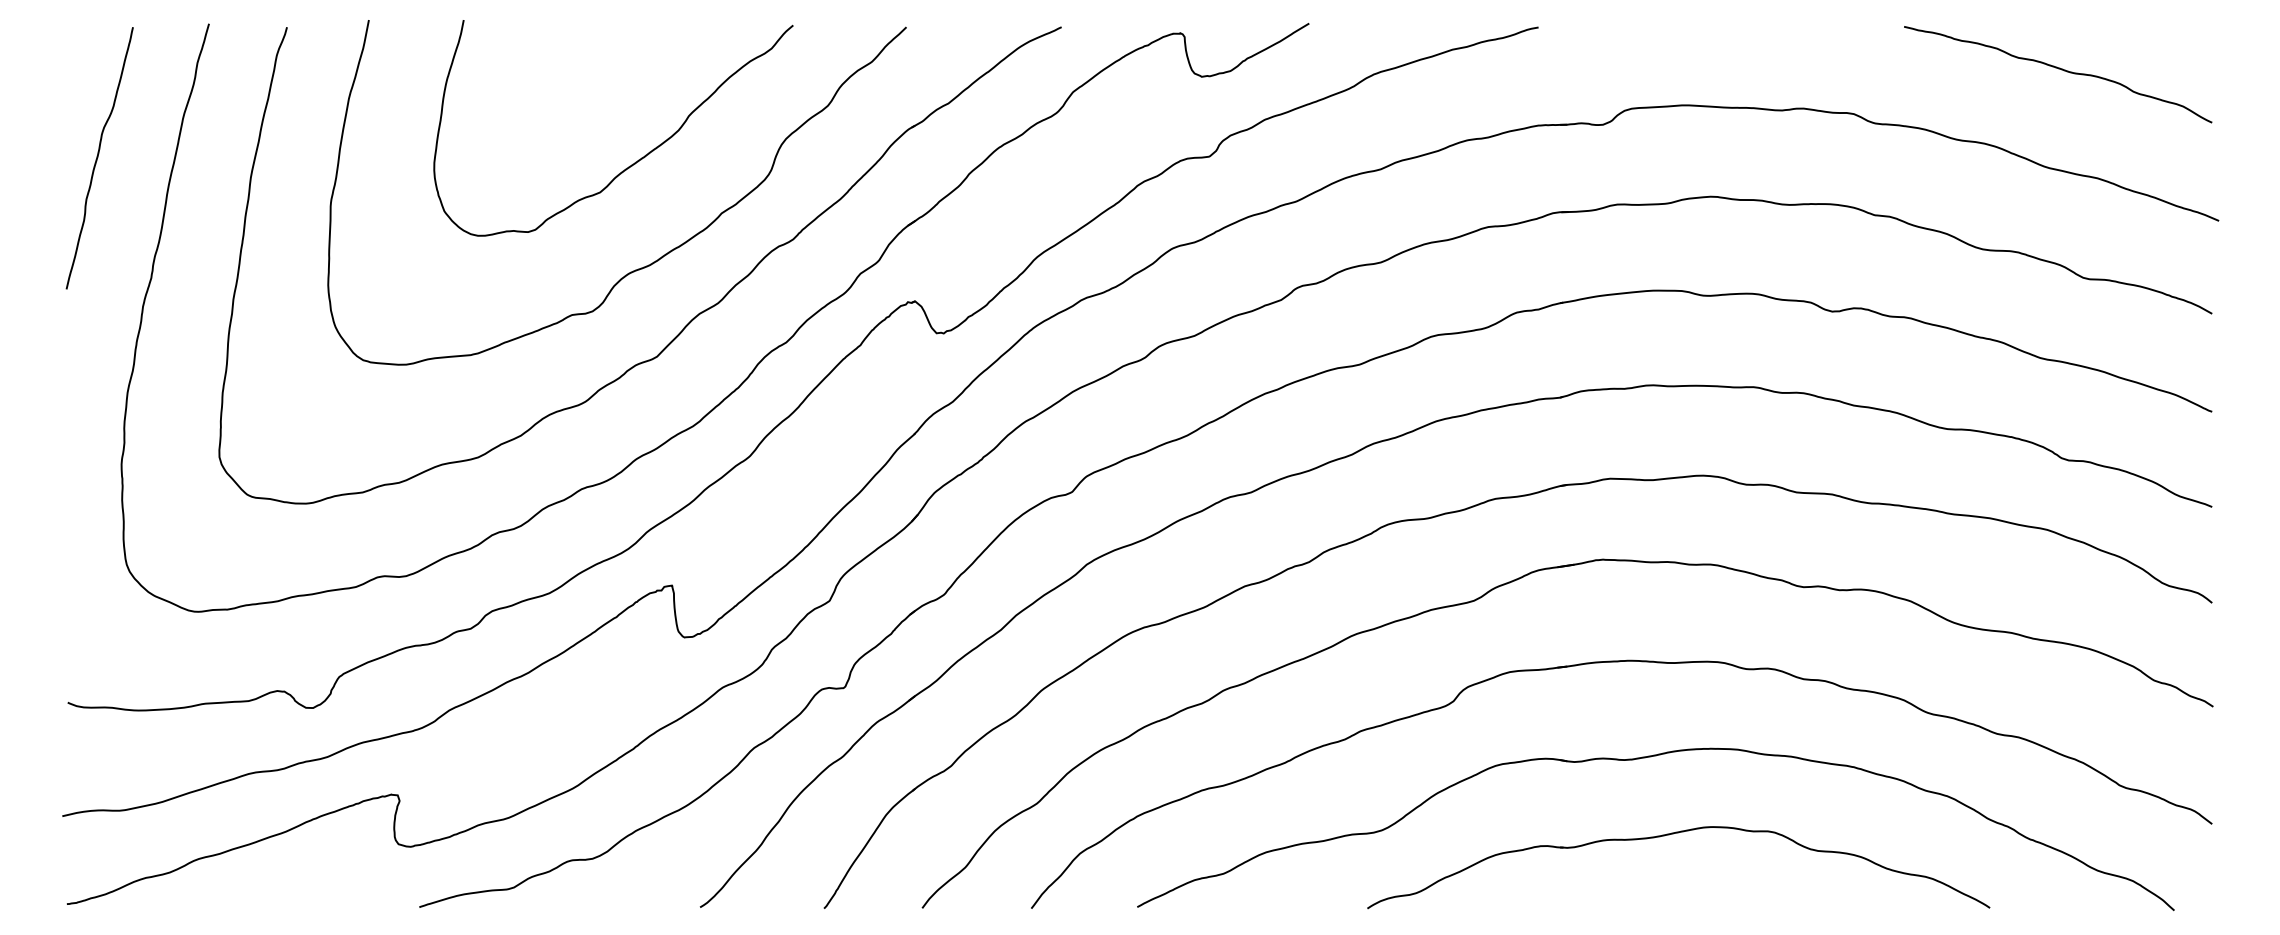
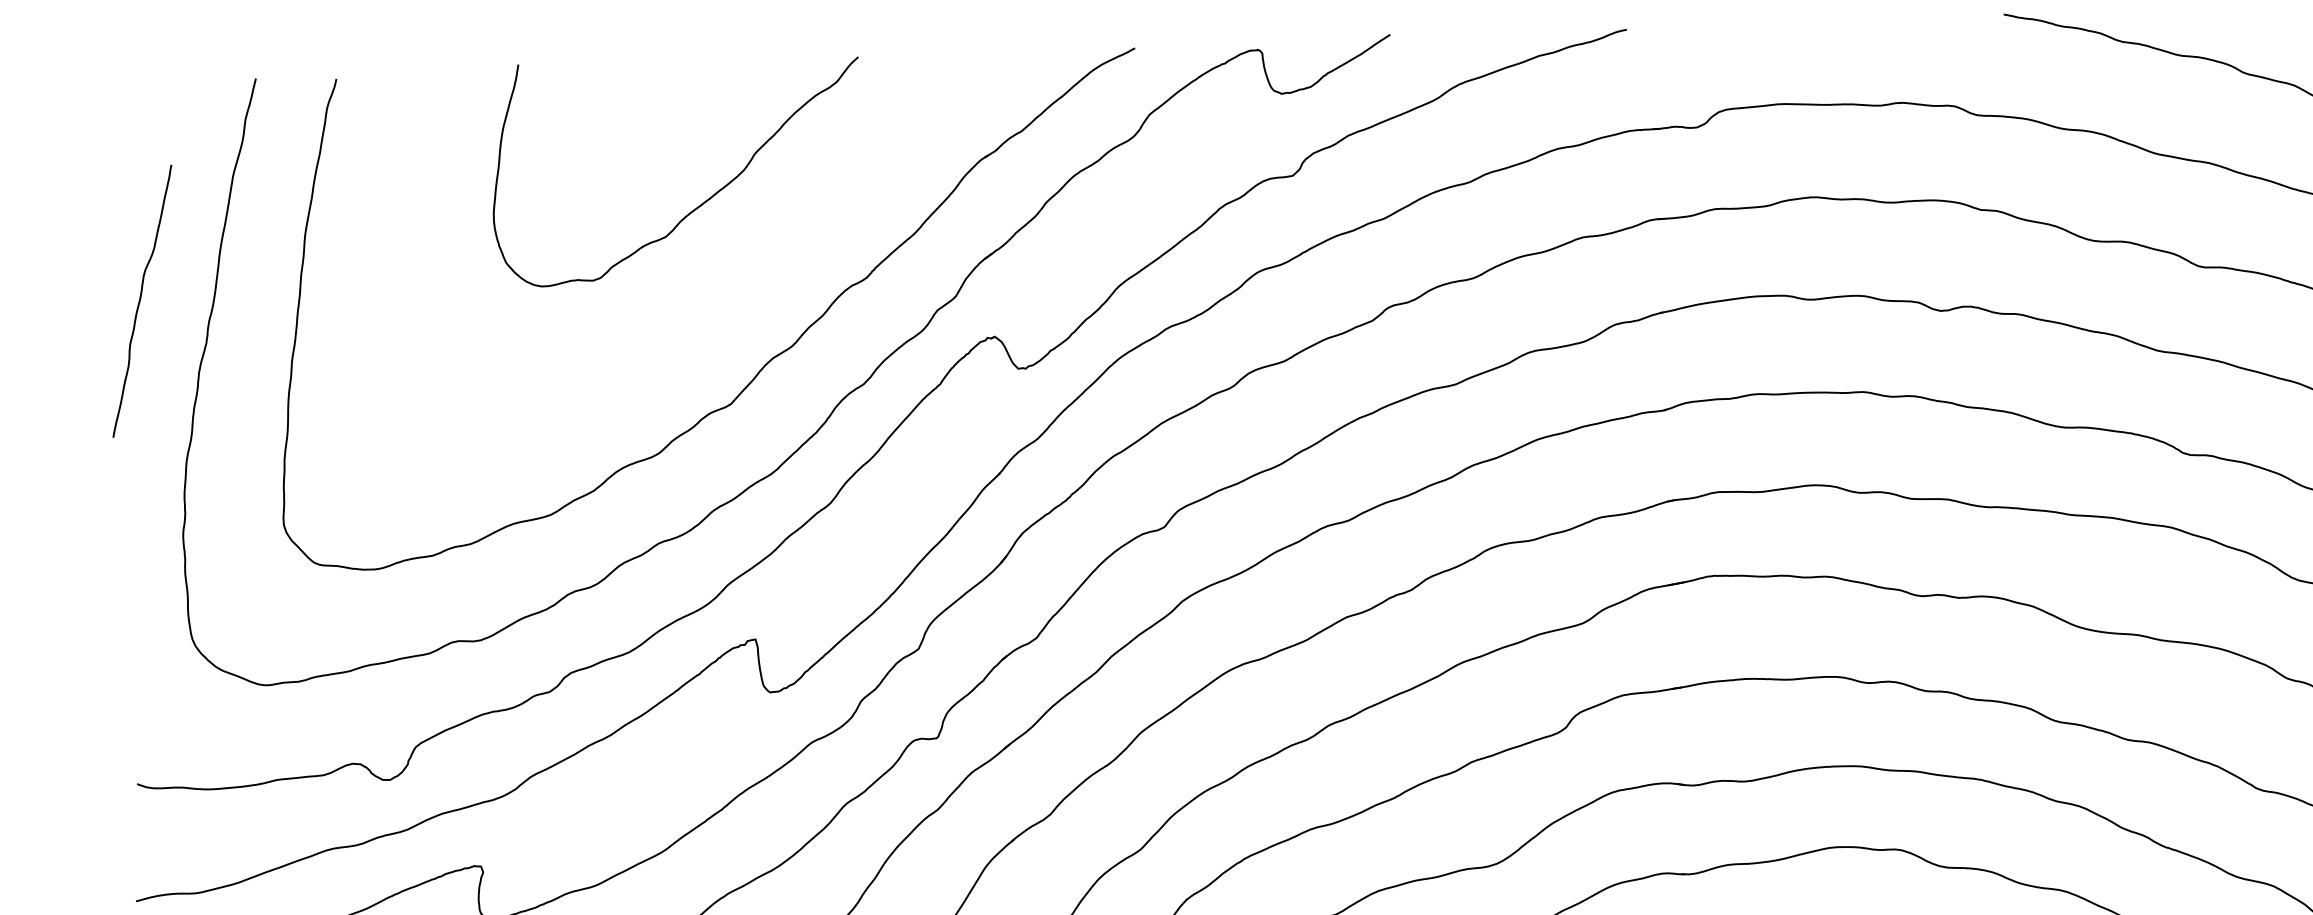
curve: (98, 157) -> (141, 300), moved
curve: (662, 255) -> (732, 299), removed

